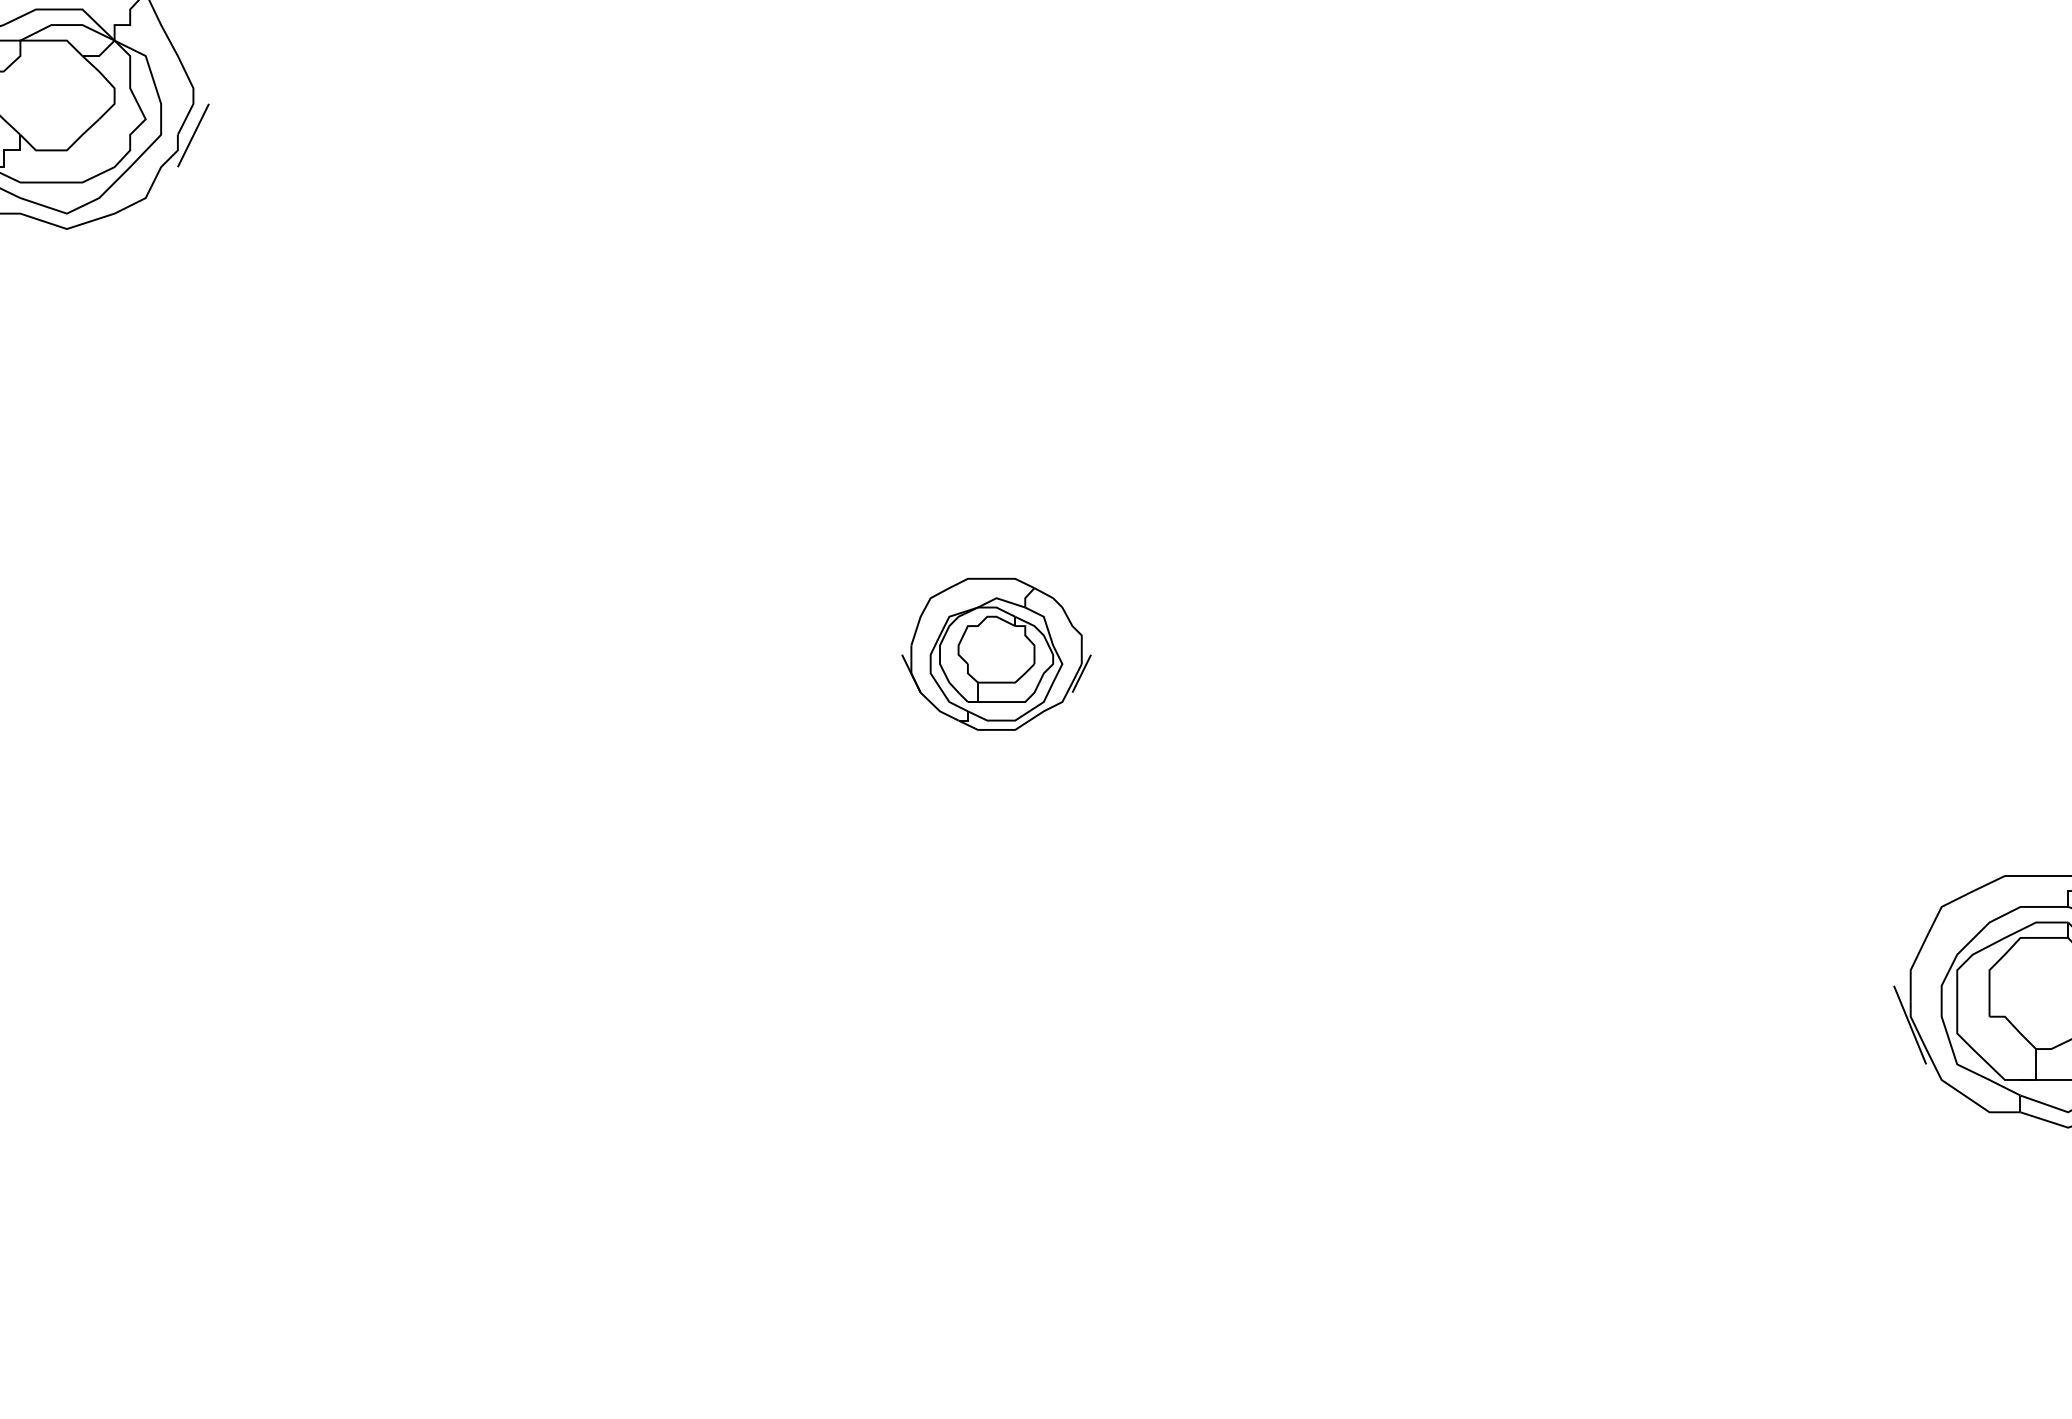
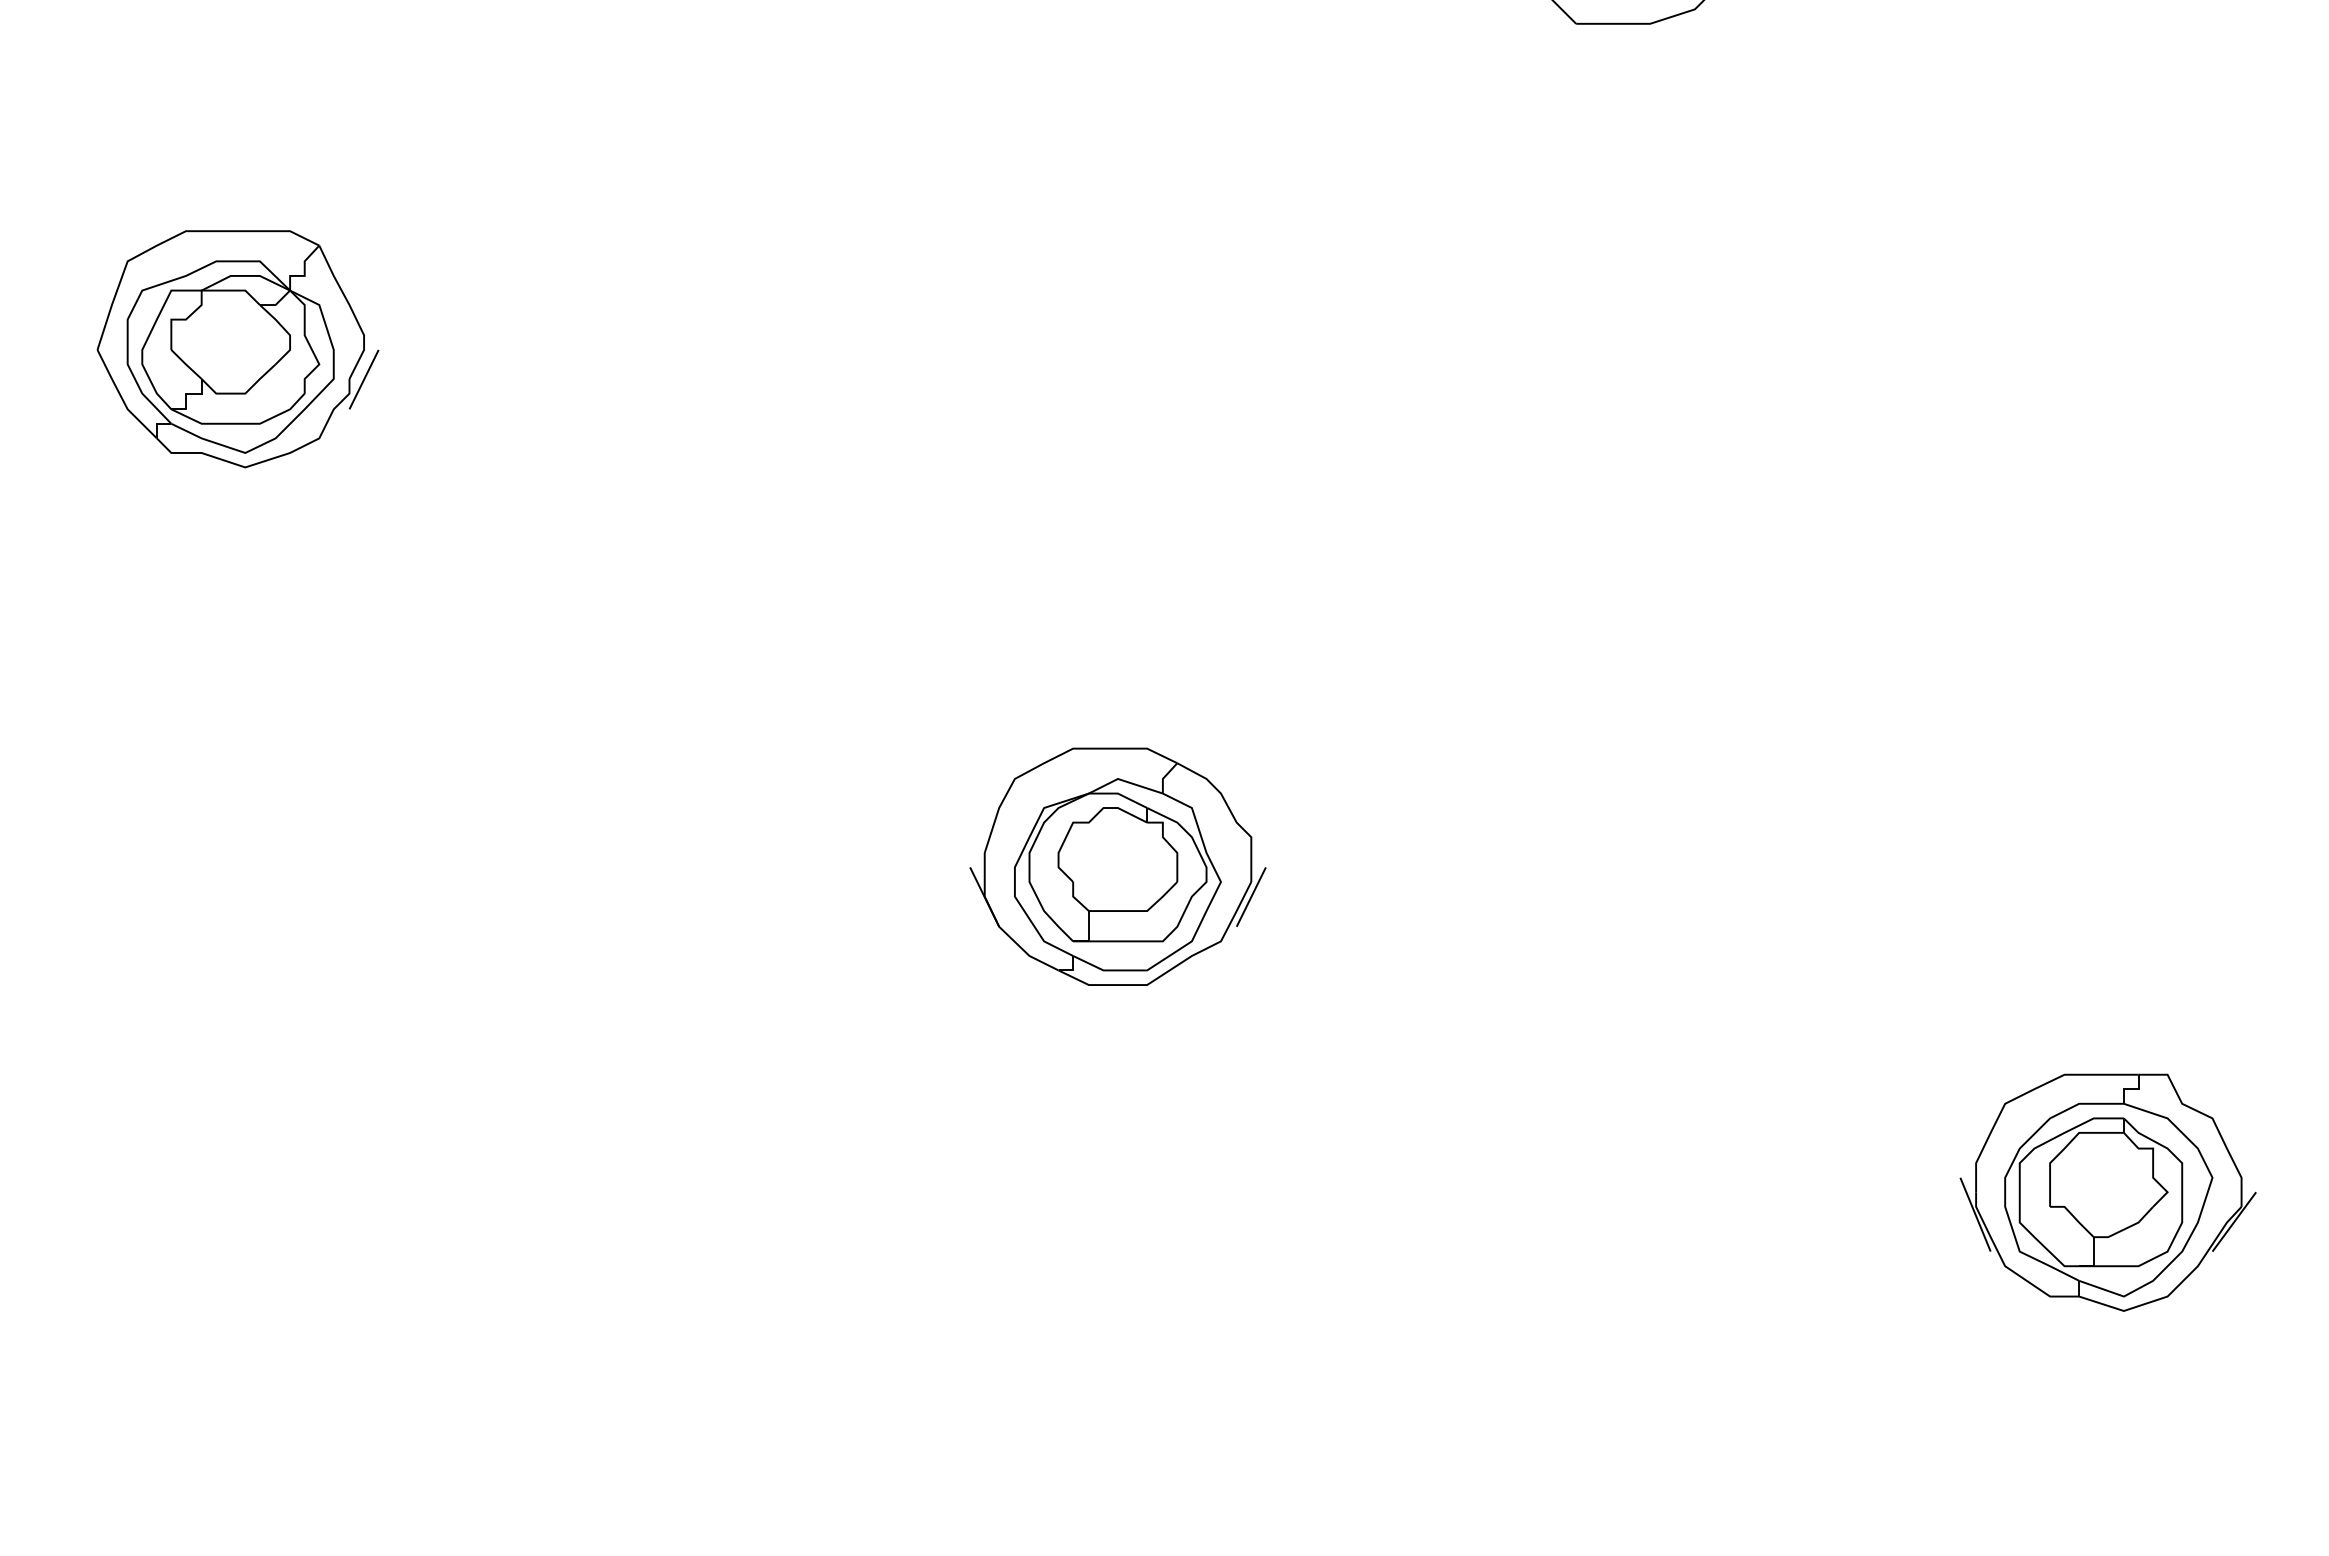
part: (996, 654) -> (1117, 866), size x1.67

